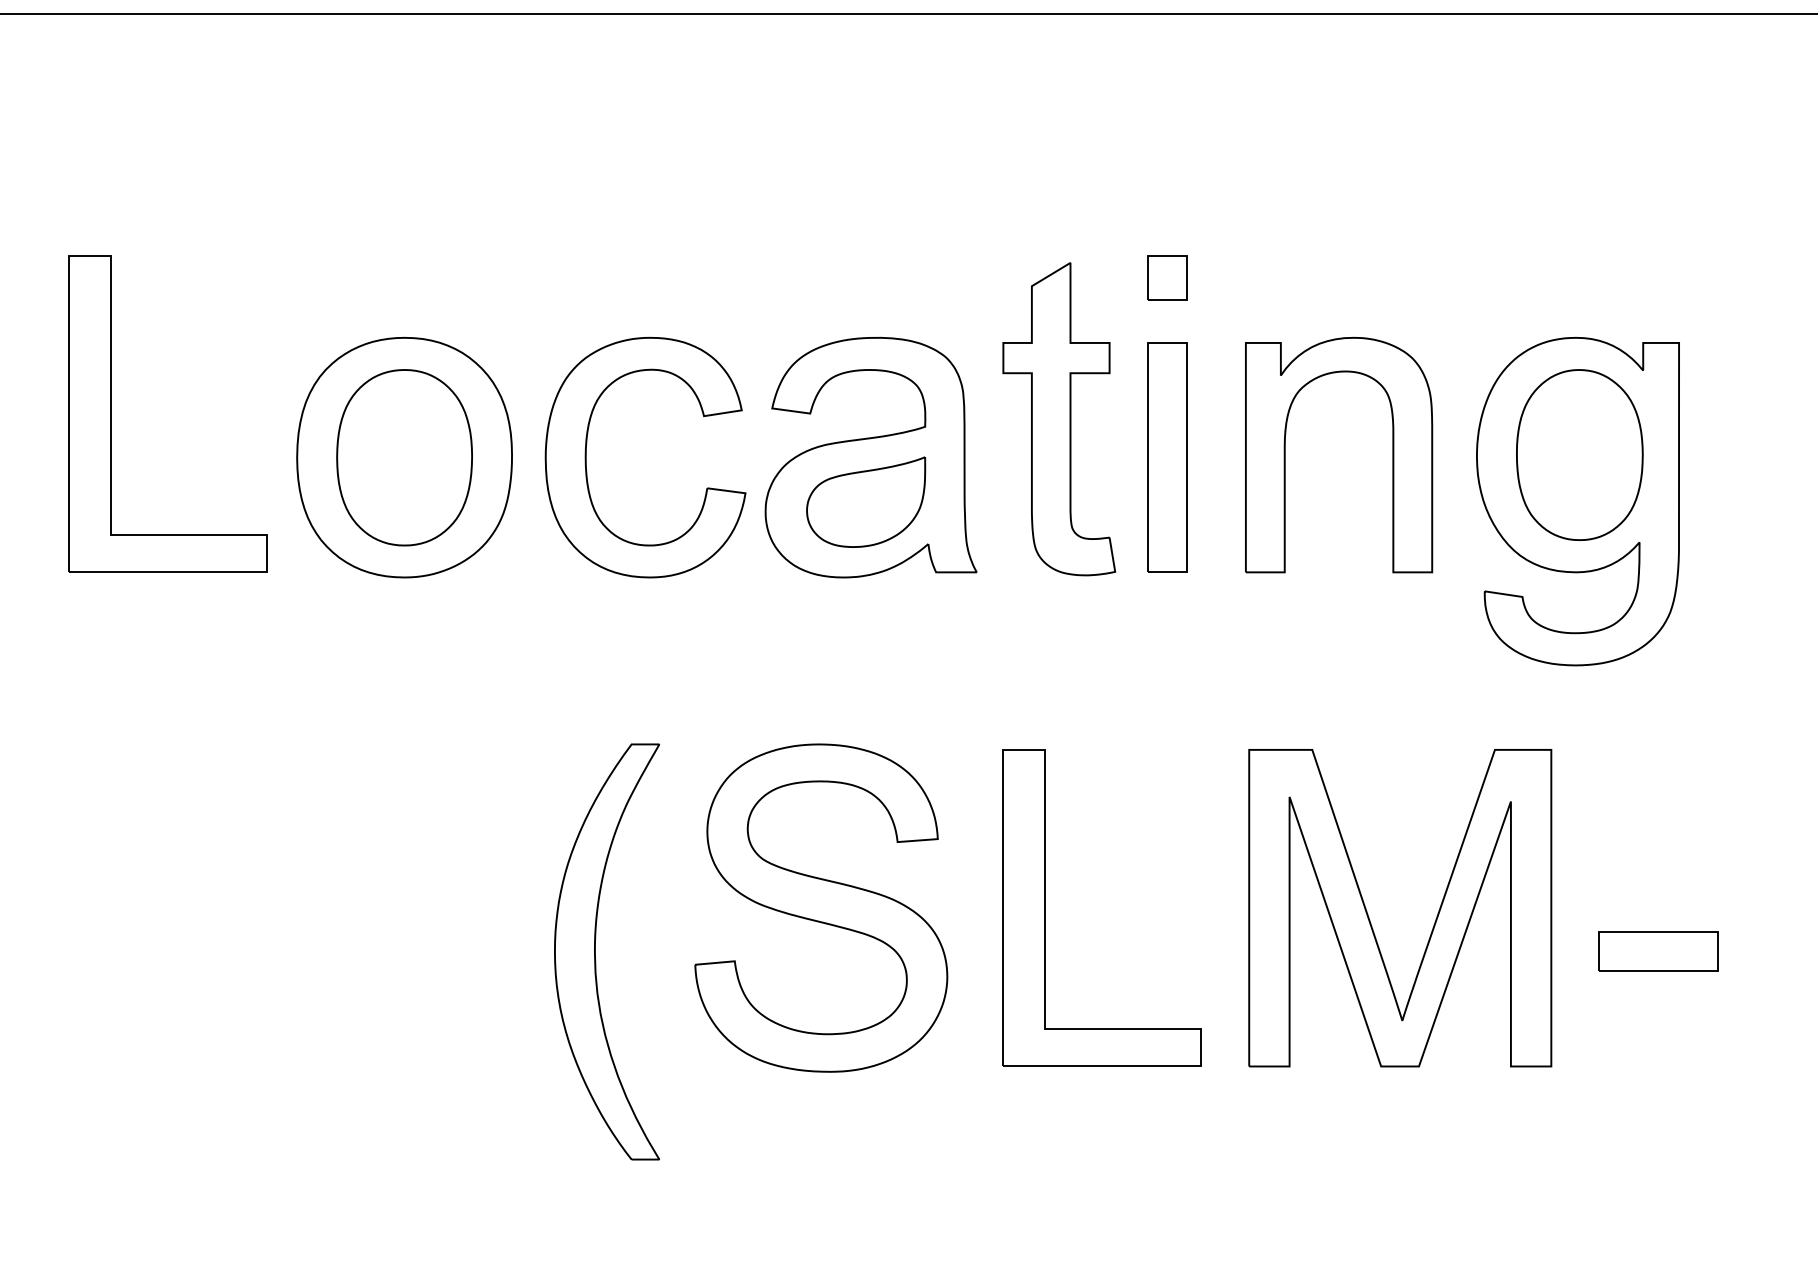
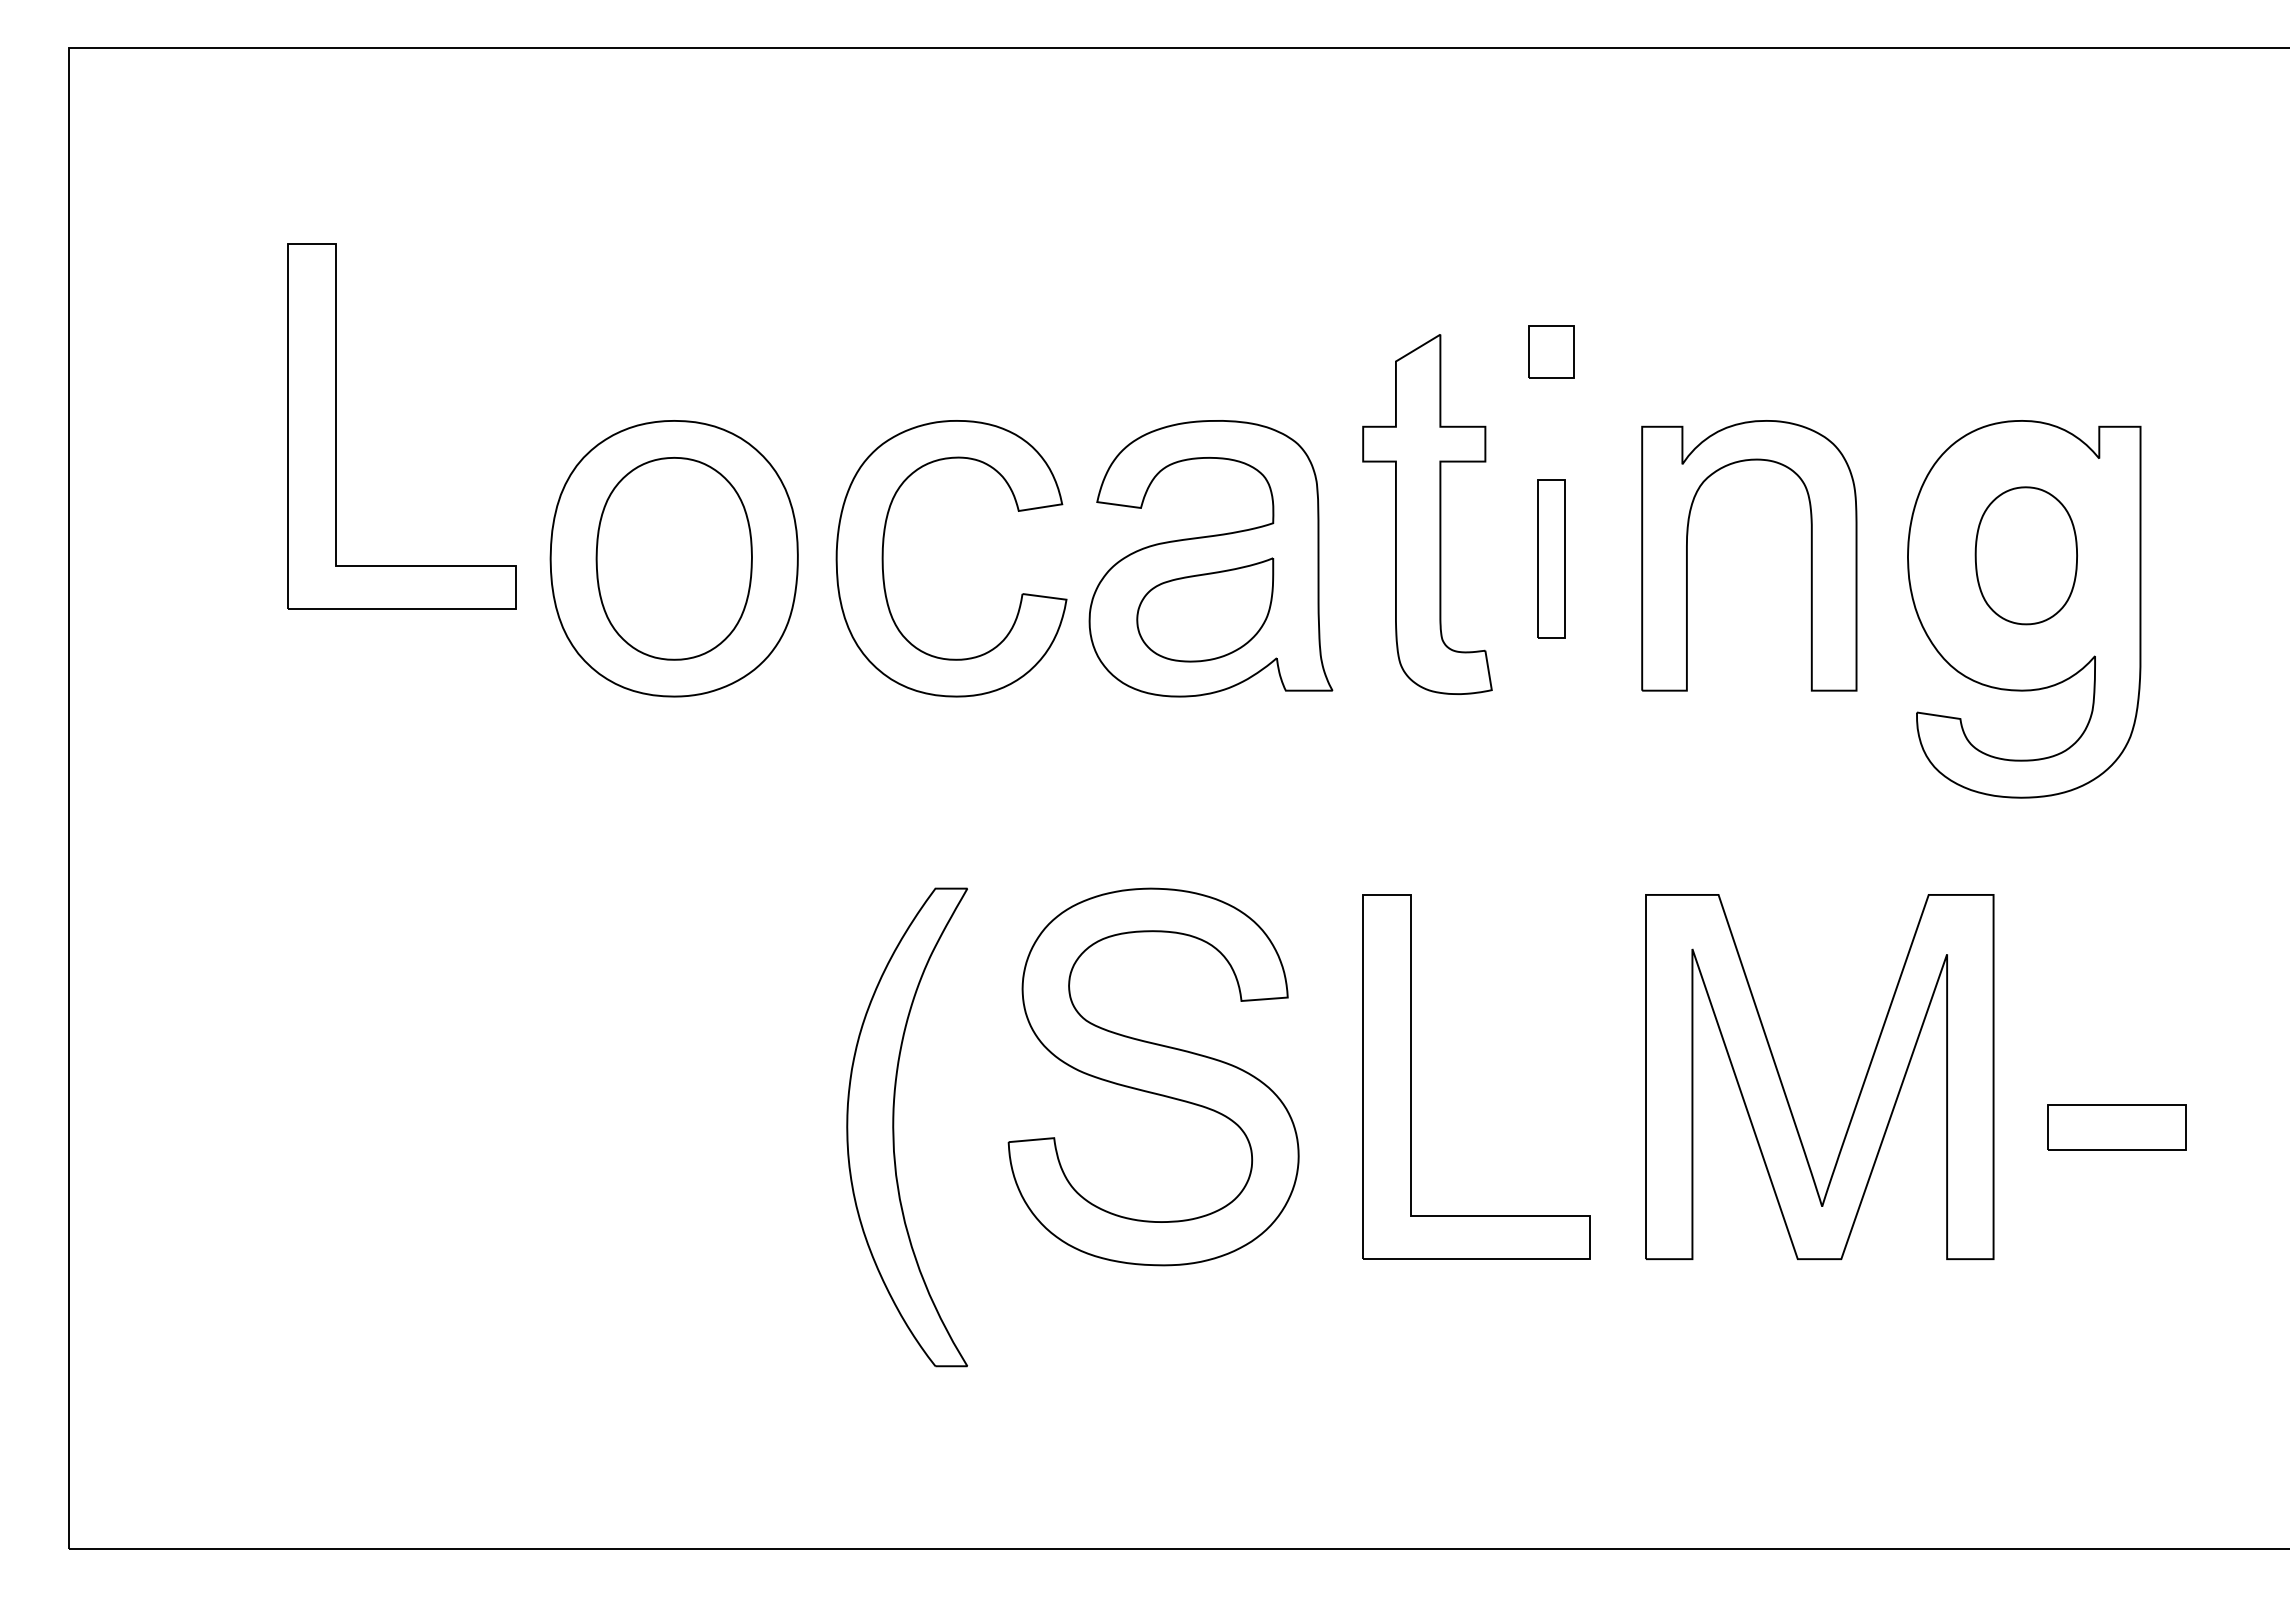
part: (110, 413) -> (336, 426), moved
part: (1579, 454) -> (2026, 555), size x0.7
part: (1167, 457) -> (1551, 558), size x0.6

